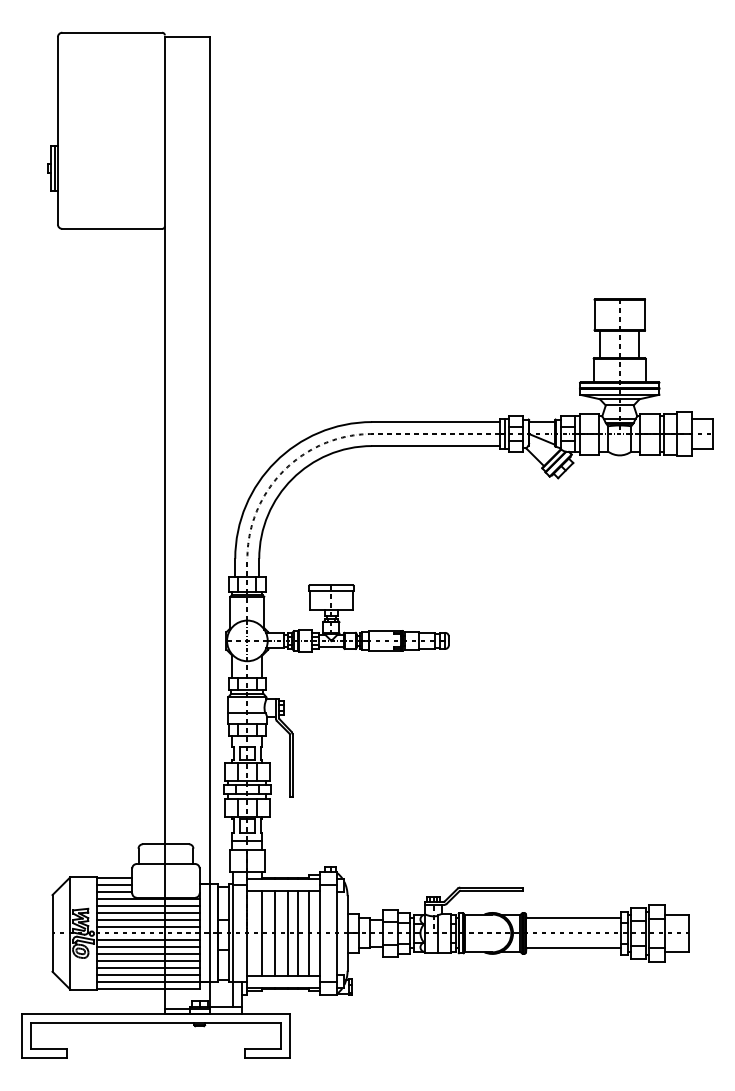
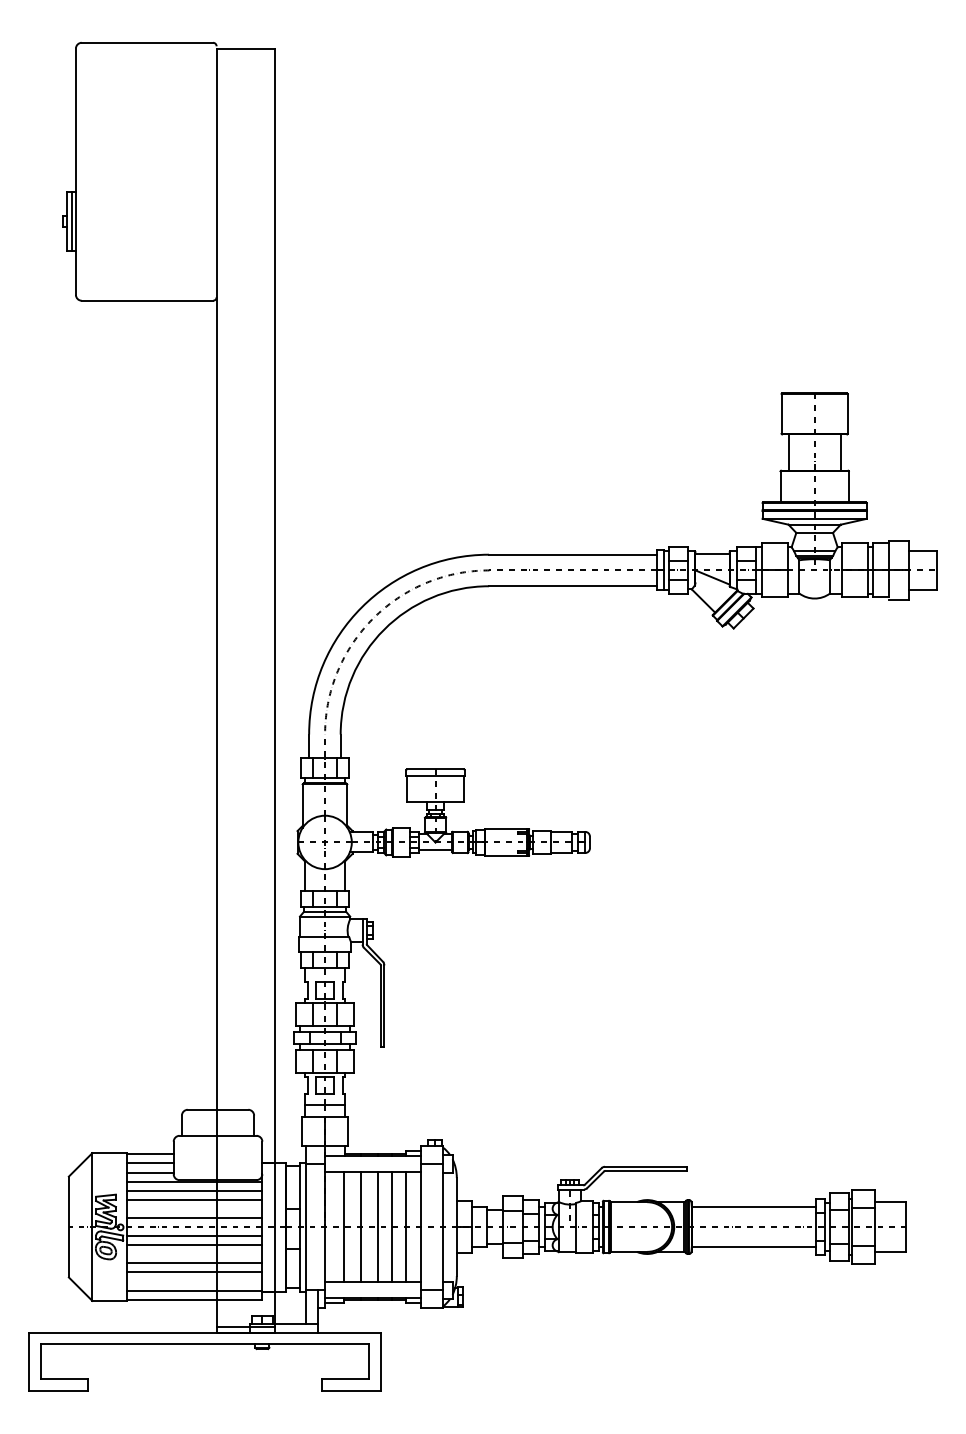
line: (147, 919) -> (193, 1208), removed
line: (147, 954) -> (193, 1254), removed
line: (147, 974) -> (193, 1281), removed

